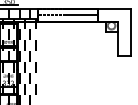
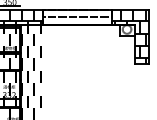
hatch: (114, 32) -> (130, 37), added

